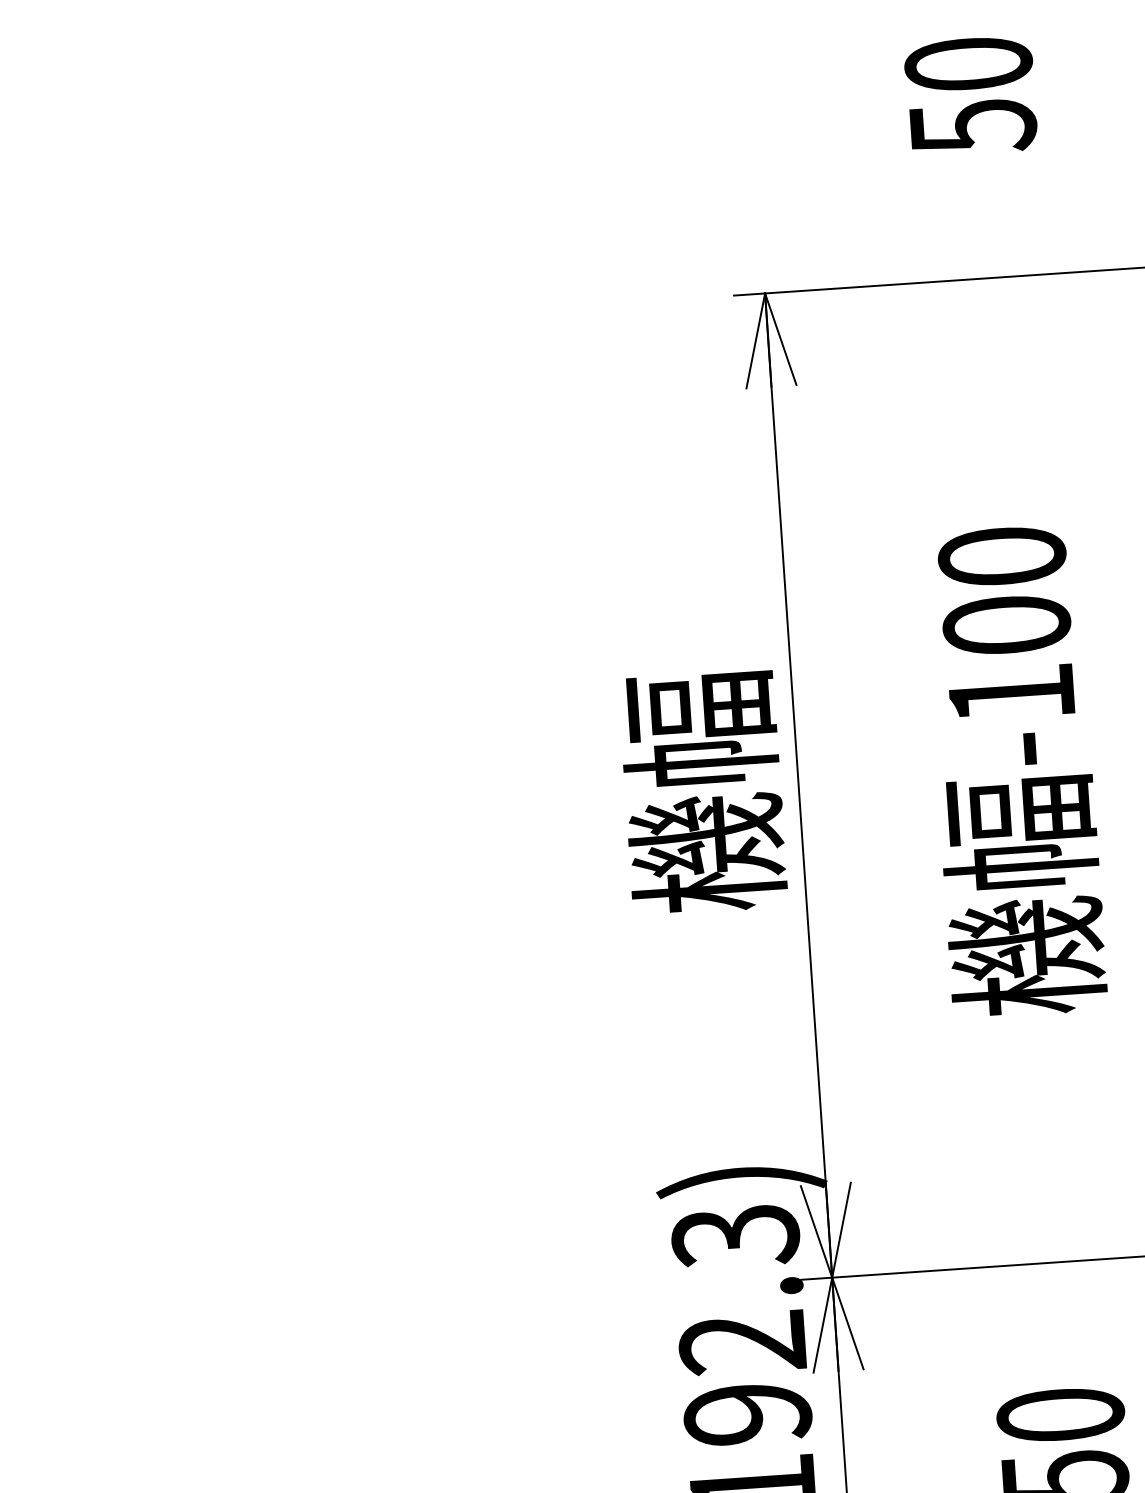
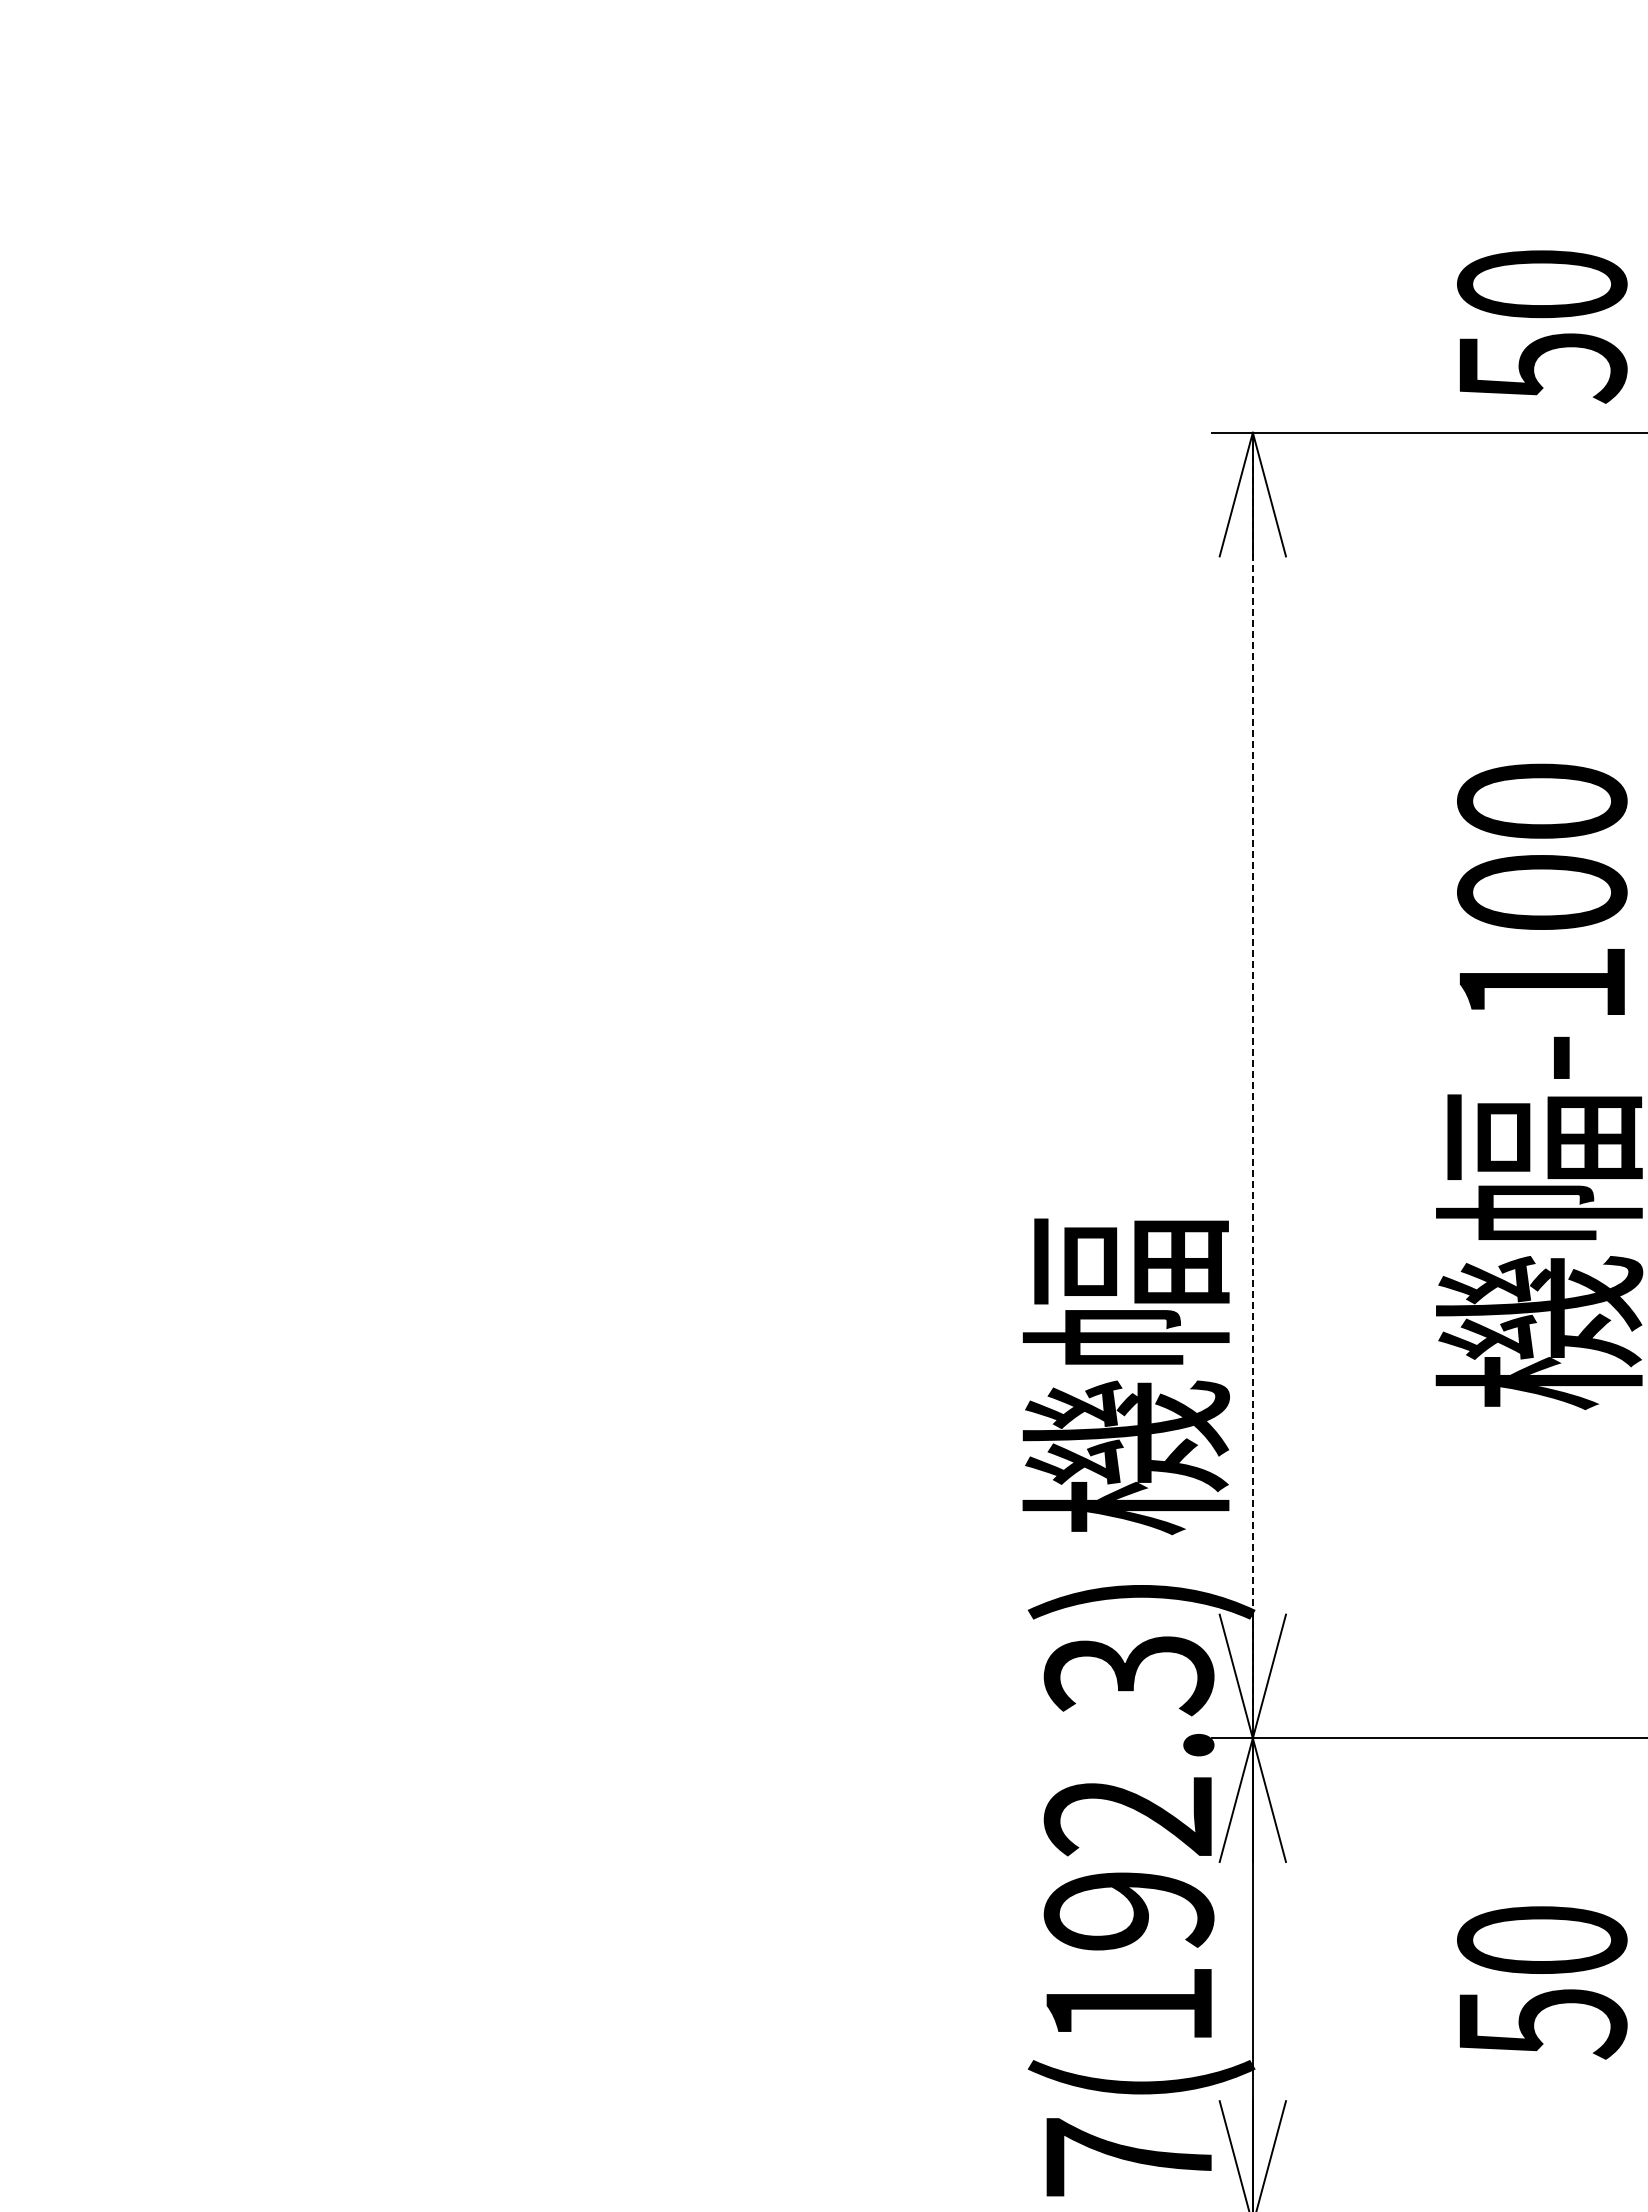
text: (971, 95) -> (1542, 326), moved
line: (798, 785) -> (1252, 1085), solid -> dashed
text: (702, 792) -> (1125, 1376), moved

